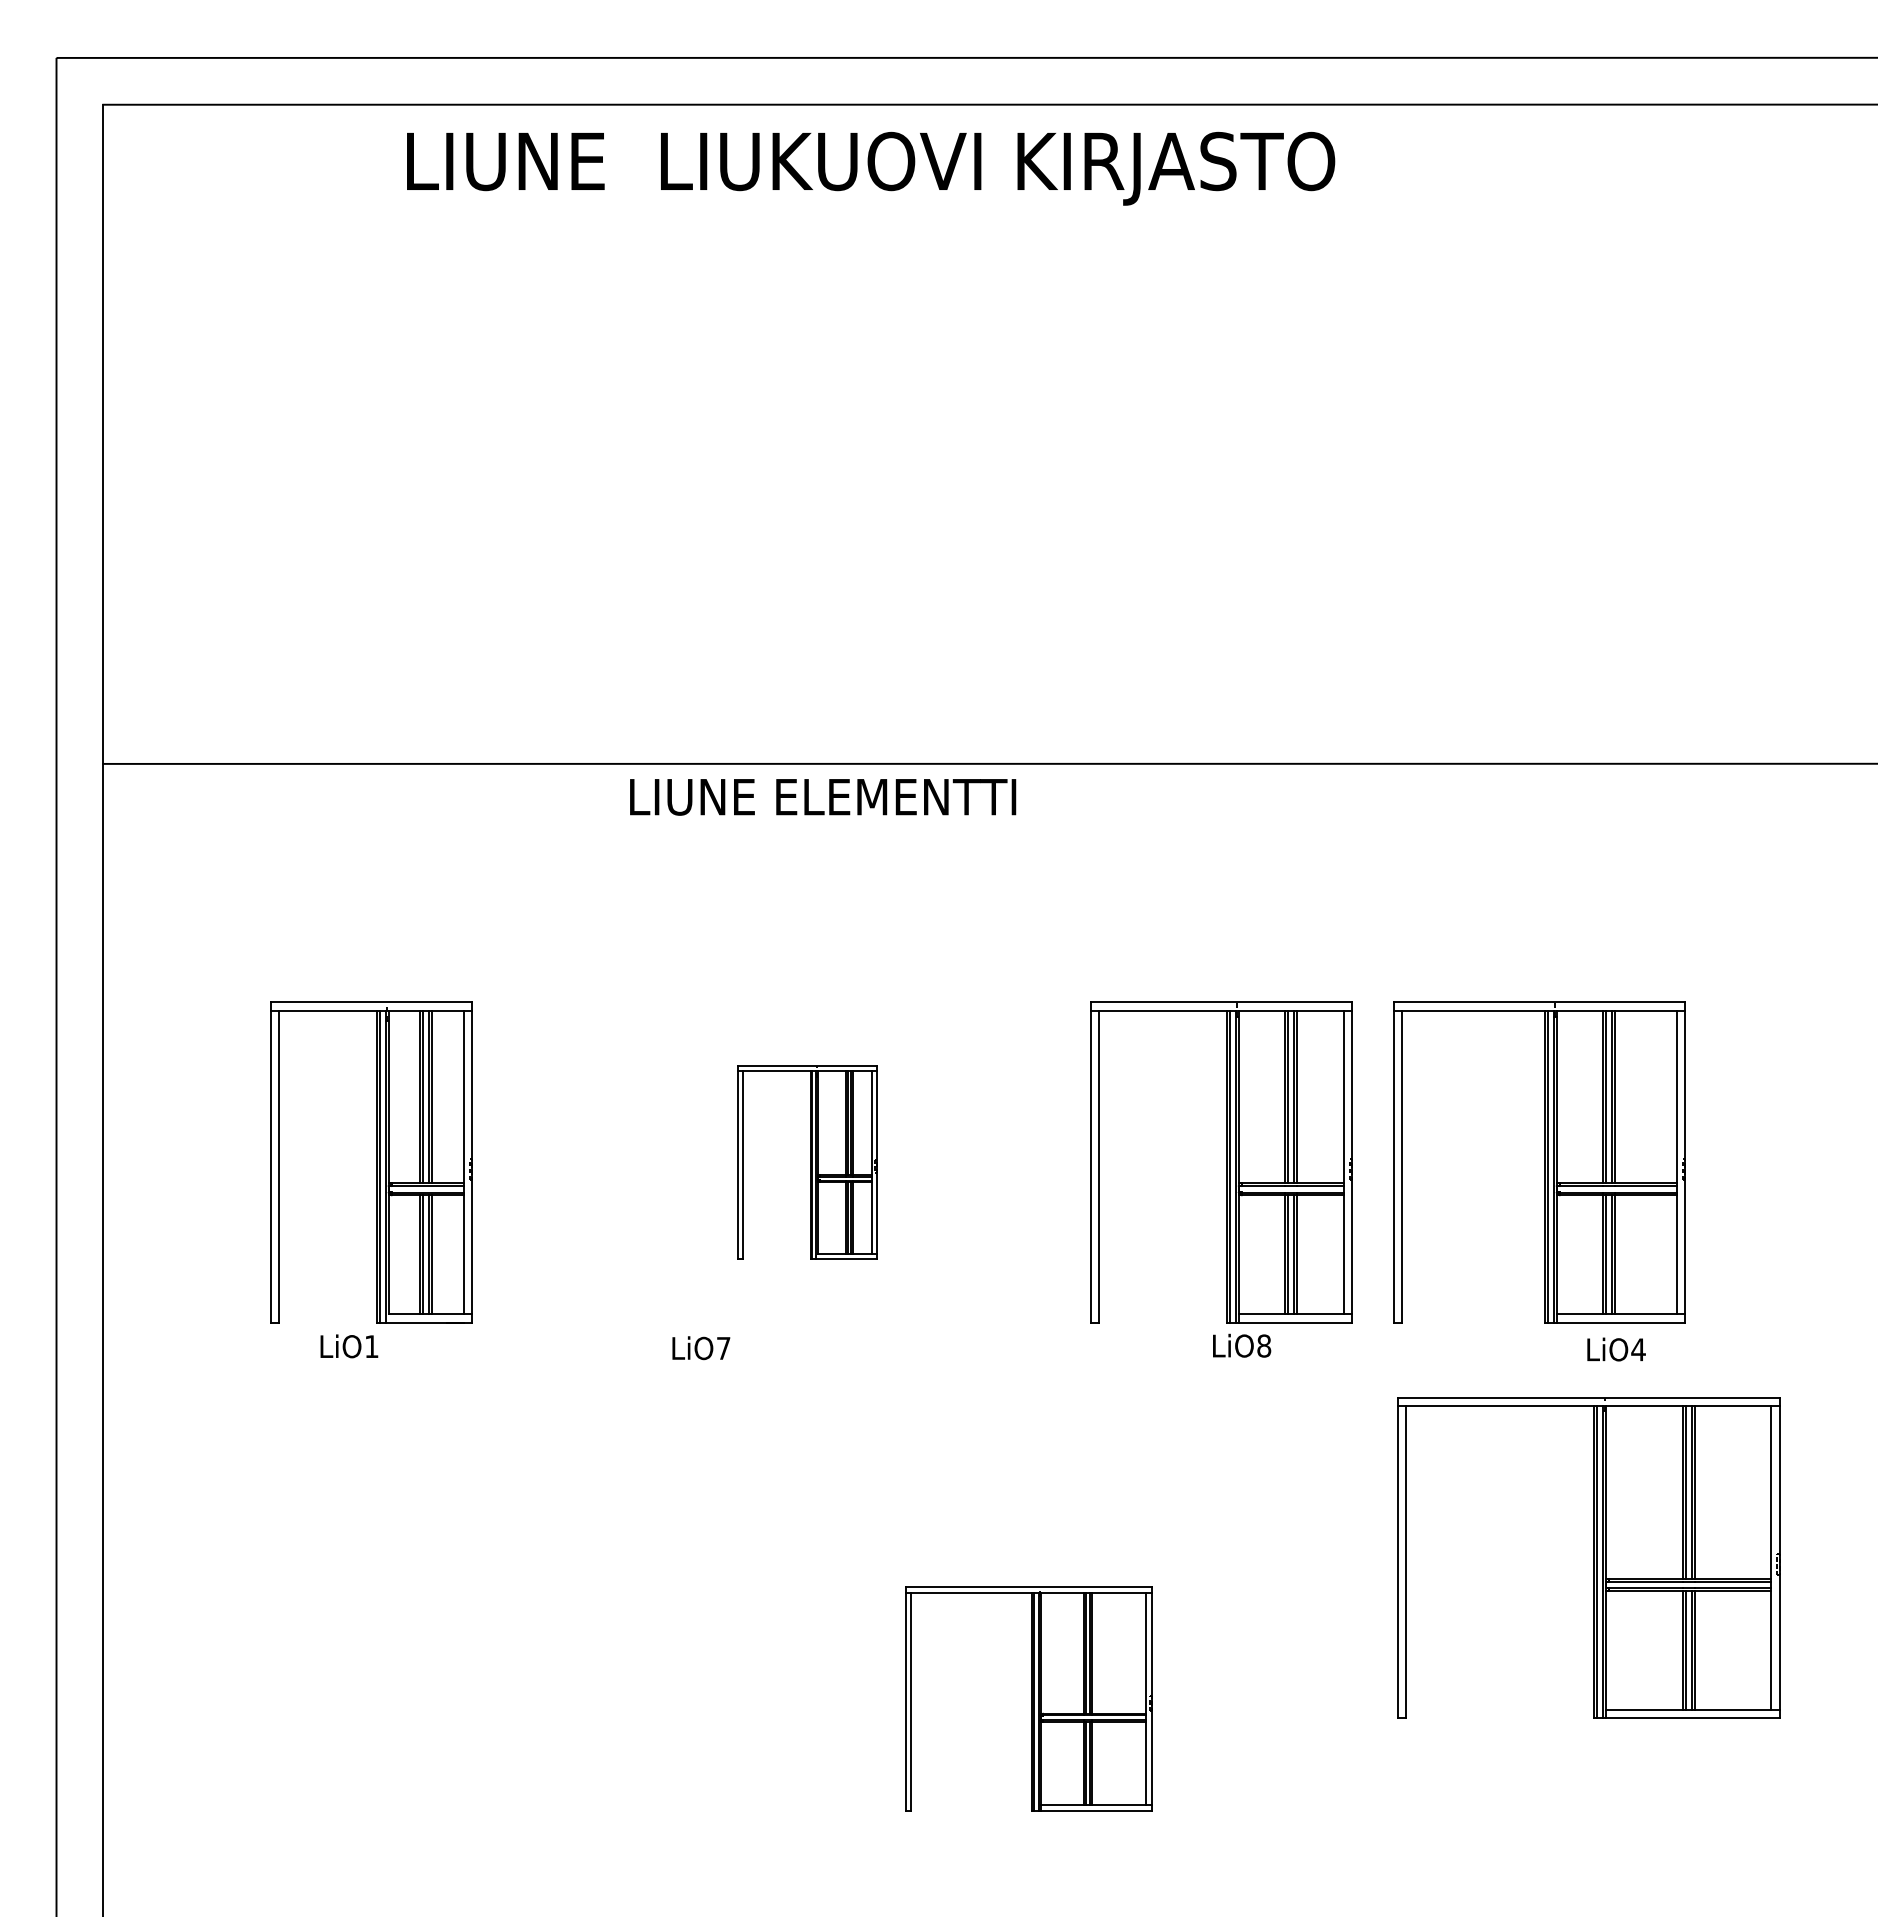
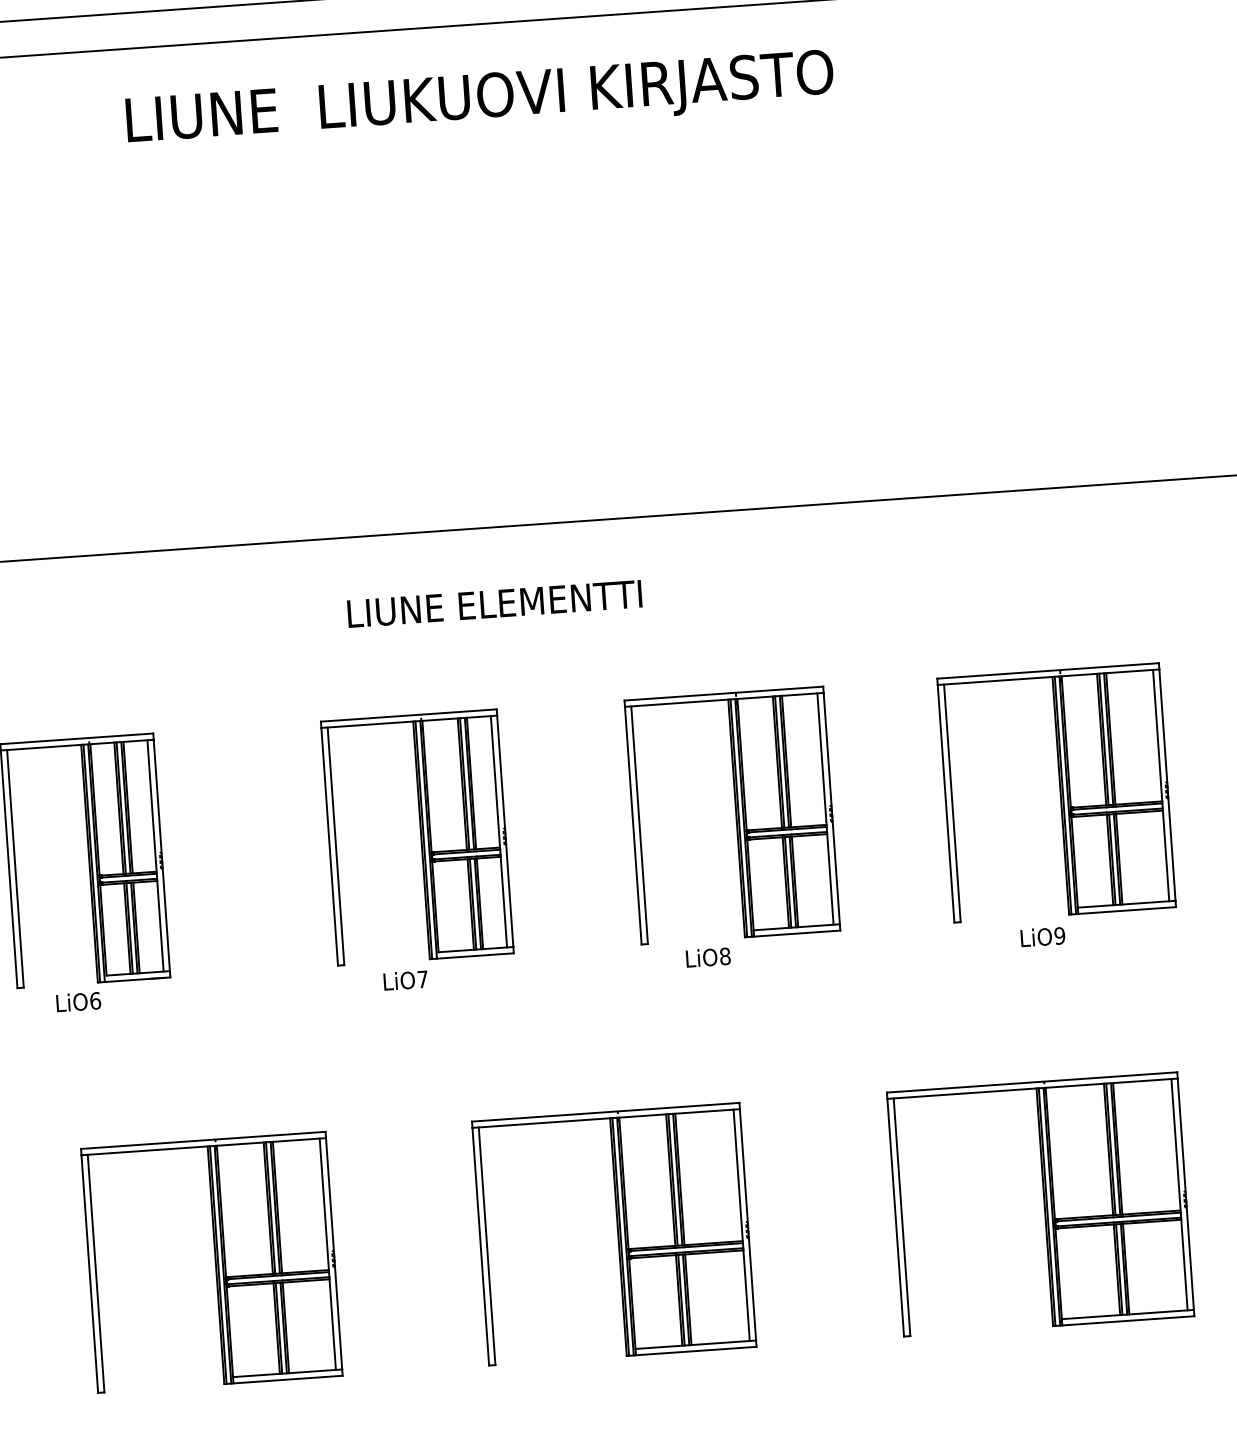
text: (871, 168) -> (480, 101), moved
text: (823, 797) -> (495, 604), moved
part: (807, 1162) -> (417, 837), size x1.67
part: (1539, 1162) -> (1056, 792), moved
text: (1242, 1345) -> (708, 957), moved
text: (371, 1346) -> (95, 1000), LiO1 -> LiO6
text: (701, 1348) -> (405, 980), moved
text: (1638, 1349) -> (1059, 935), LiO4 -> LiO9
part: (1588, 1557) -> (1040, 1204), moved
part: (499, 1698) -> (211, 1261), added
part: (1028, 1698) -> (614, 1233), size x1.43

